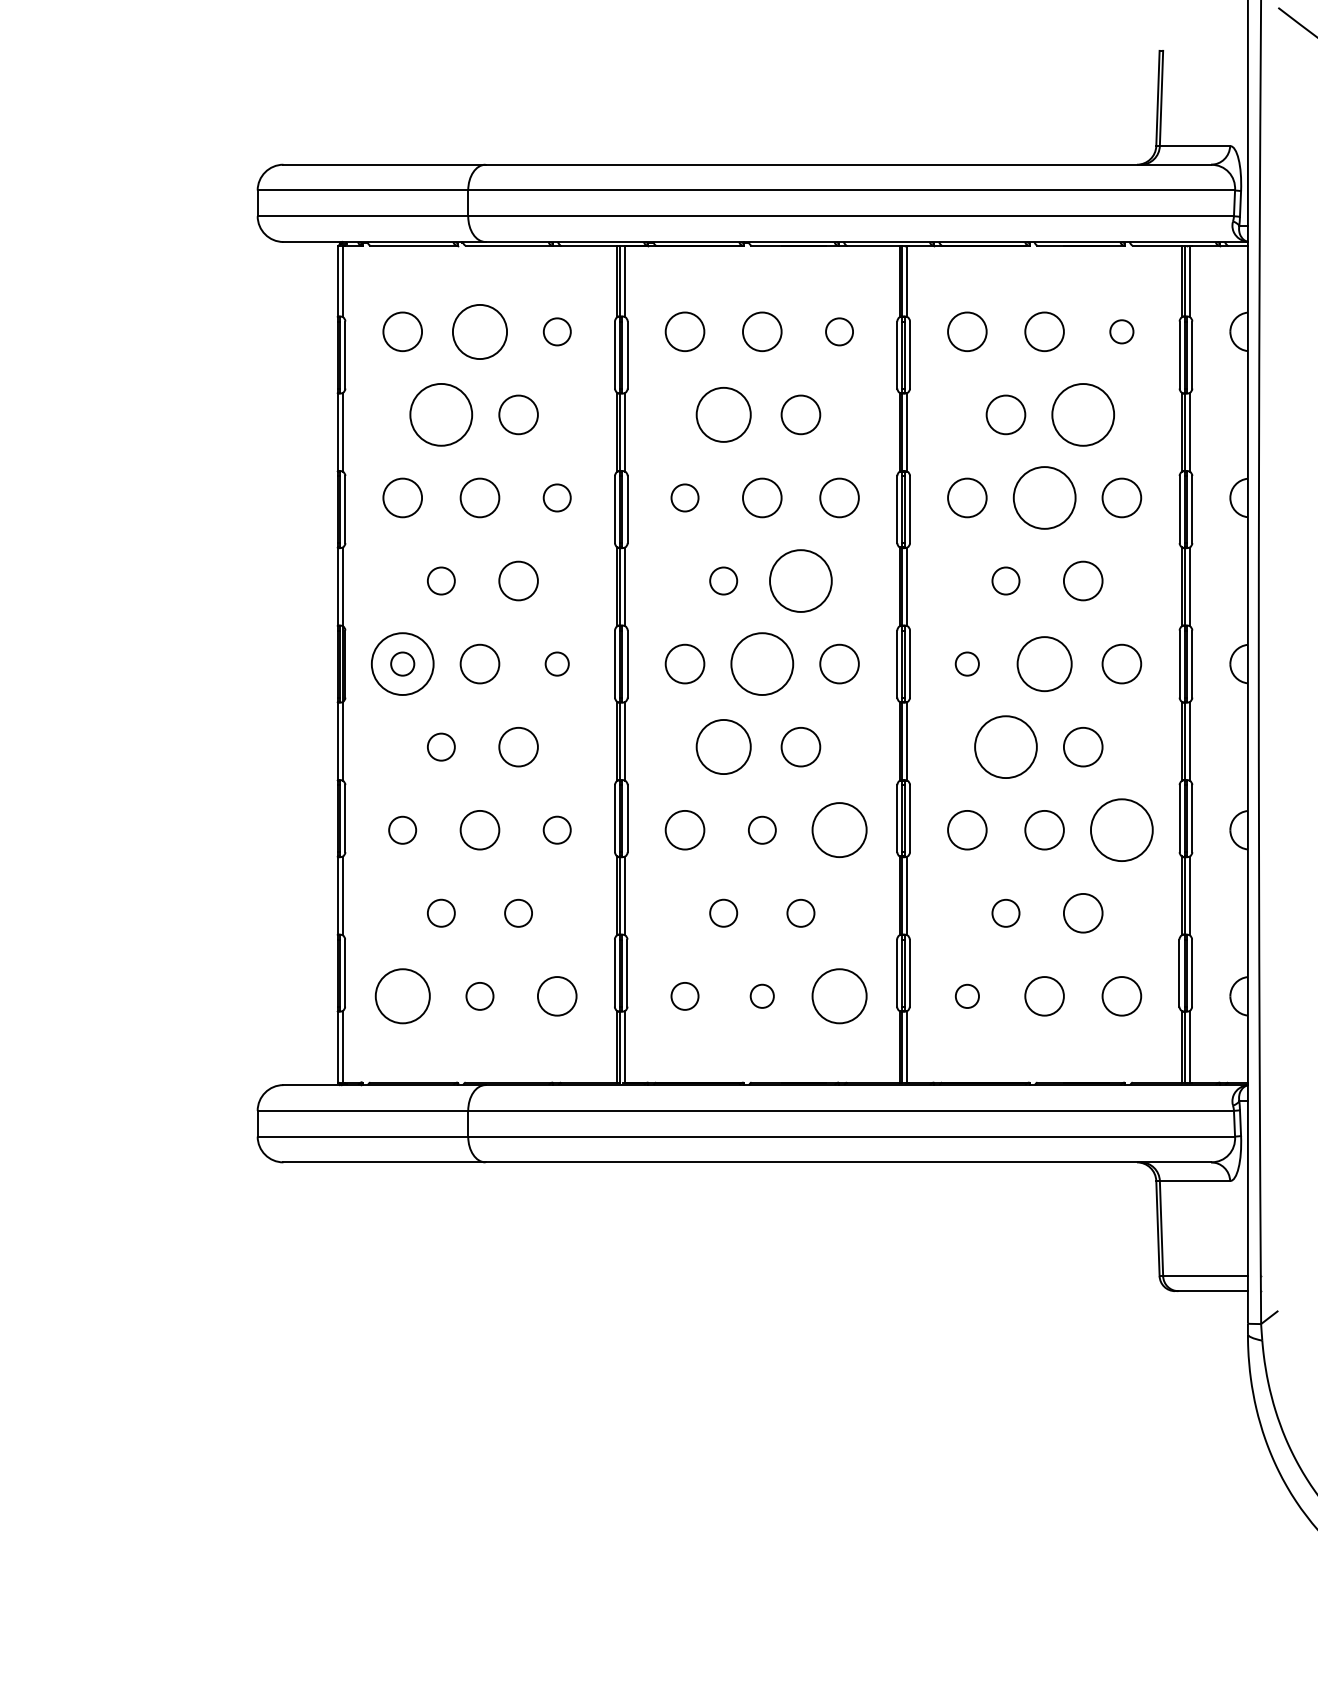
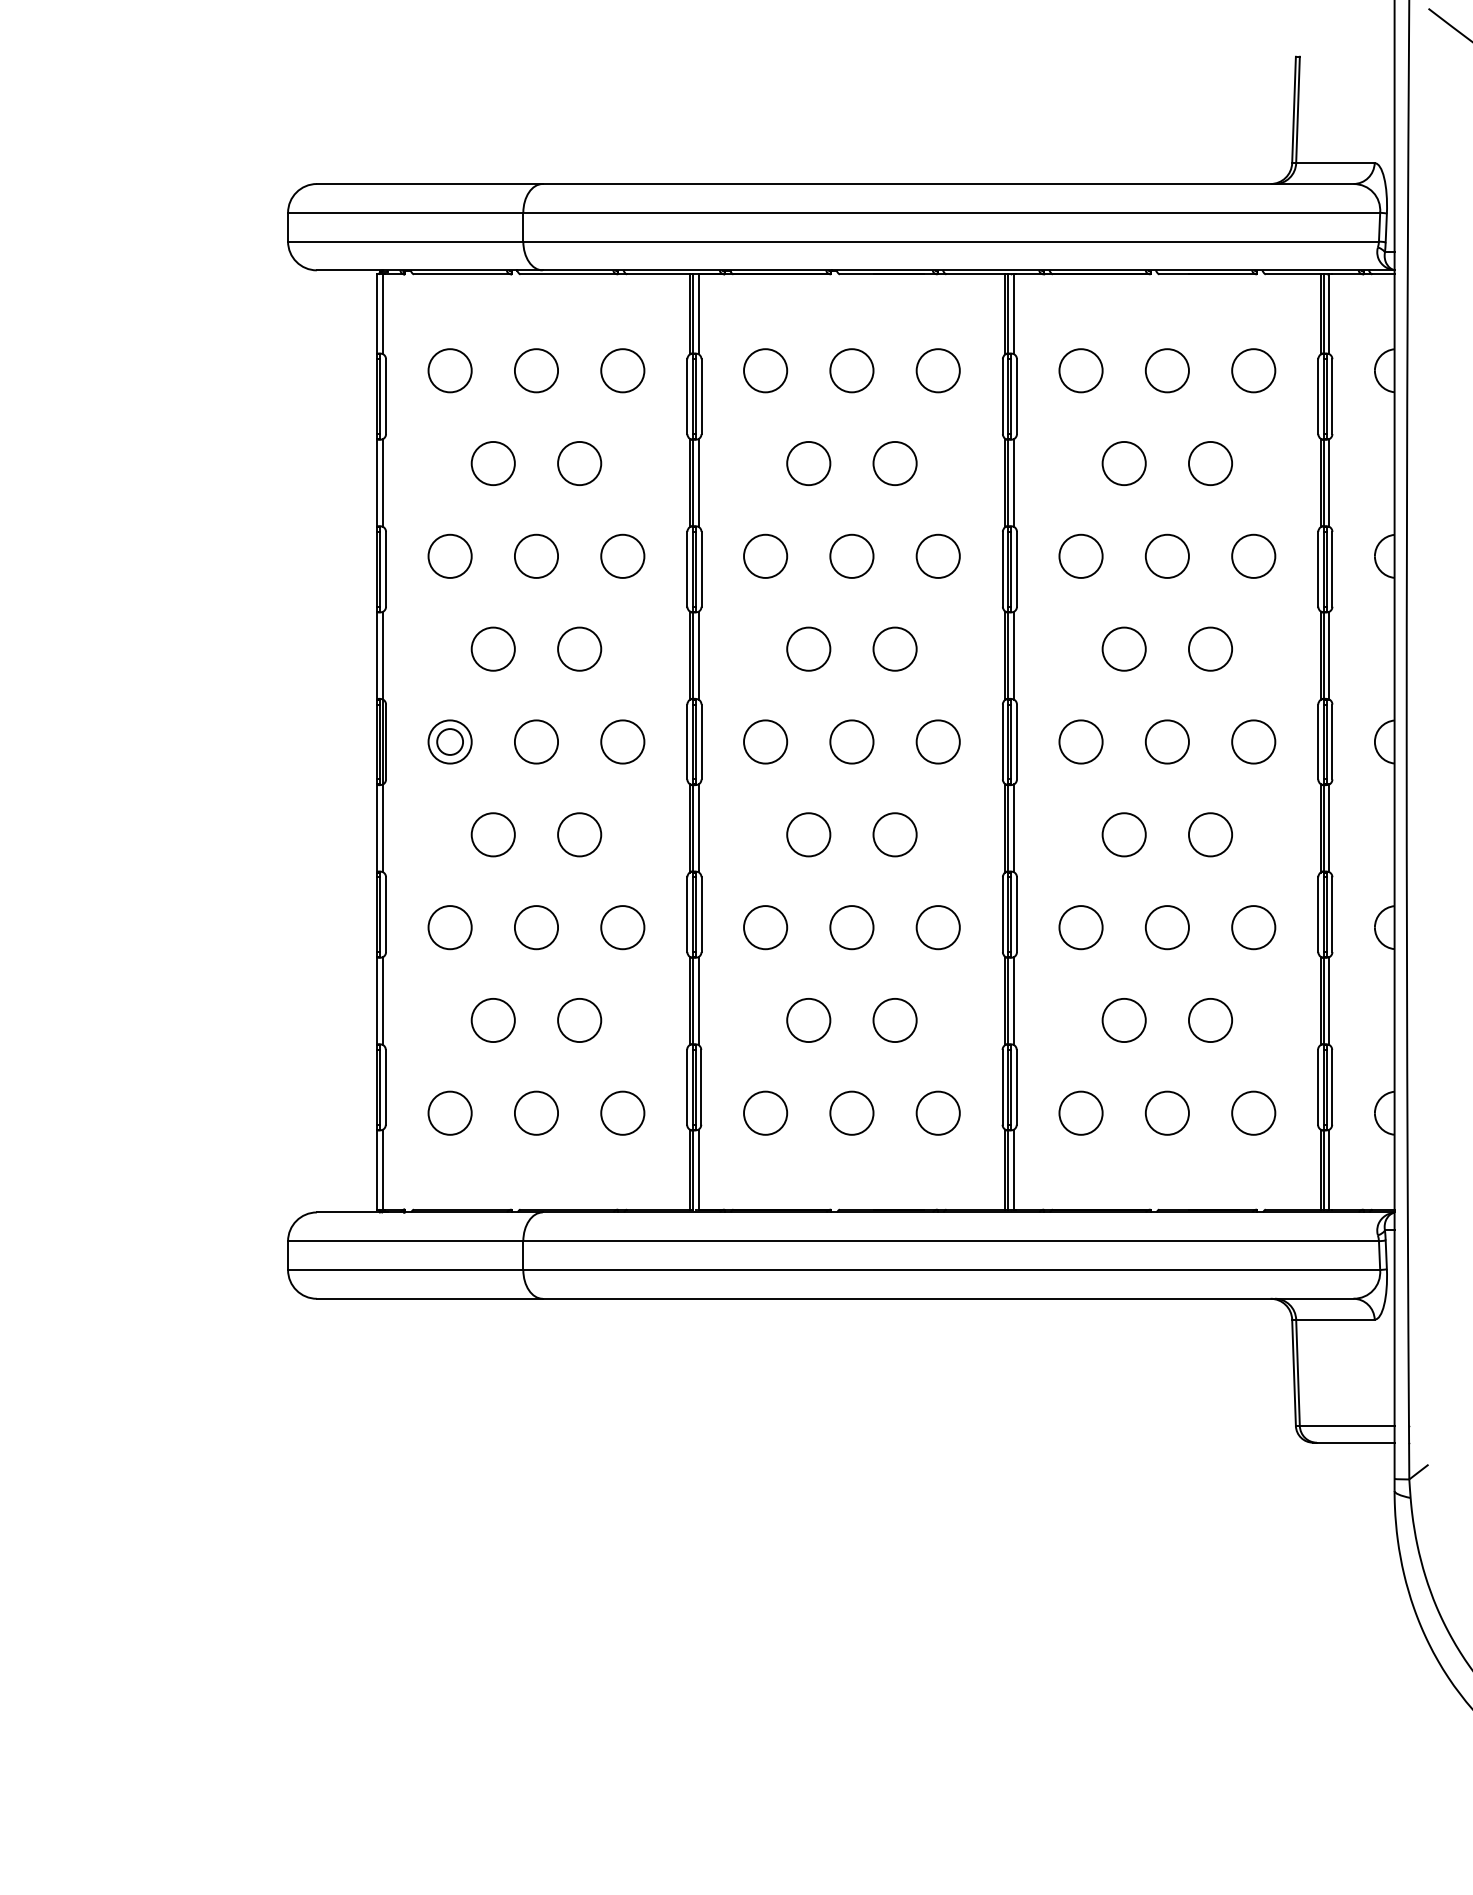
circle: (479, 331) -> (535, 370), size x0.71
circle: (557, 331) -> (623, 370), size x1.43
circle: (839, 331) -> (938, 370), size x1.43
circle: (1121, 331) -> (1253, 370), size x1.67
circle: (441, 414) -> (493, 463), size x0.62
circle: (723, 414) -> (808, 463), size x0.71
circle: (1082, 414) -> (1209, 463), size x0.62
circle: (556, 497) -> (621, 555), size x1.43
circle: (684, 497) -> (764, 555), size x1.43
circle: (1044, 497) -> (1167, 555), size x0.62
circle: (441, 580) -> (493, 648), size x1.43
circle: (723, 580) -> (808, 648), size x1.43
circle: (800, 580) -> (894, 648), size x0.62
circle: (1005, 580) -> (1123, 648), size x1.43
circle: (402, 663) -> (449, 741), size x0.62
circle: (556, 663) -> (621, 741), size x1.67
circle: (762, 663) -> (852, 741), size x0.62
circle: (967, 663) -> (1081, 741), size x1.67
circle: (1044, 663) -> (1167, 741), size x0.71
circle: (441, 746) -> (493, 834), size x1.43
circle: (1005, 746) -> (1123, 834), size x0.62
circle: (723, 747) -> (808, 835), size x0.71
circle: (556, 829) -> (621, 926), size x1.43
circle: (1121, 829) -> (1253, 926), size x0.62
circle: (402, 830) -> (449, 927), size x1.43
circle: (762, 830) -> (852, 927), size x1.43
circle: (839, 830) -> (938, 927), size x0.71
circle: (441, 912) -> (493, 1019), size x1.43
circle: (723, 912) -> (808, 1019), size x1.43
circle: (518, 913) -> (579, 1020), size x1.43
circle: (800, 913) -> (894, 1020), size x1.43
circle: (1005, 913) -> (1123, 1020), size x1.43
circle: (402, 996) -> (449, 1113), size x0.71
circle: (479, 996) -> (535, 1113), size x1.43
circle: (684, 996) -> (764, 1113), size x1.43
circle: (762, 996) -> (852, 1113), size x1.67
circle: (839, 996) -> (938, 1113), size x0.71
circle: (967, 996) -> (1081, 1113), size x1.67

